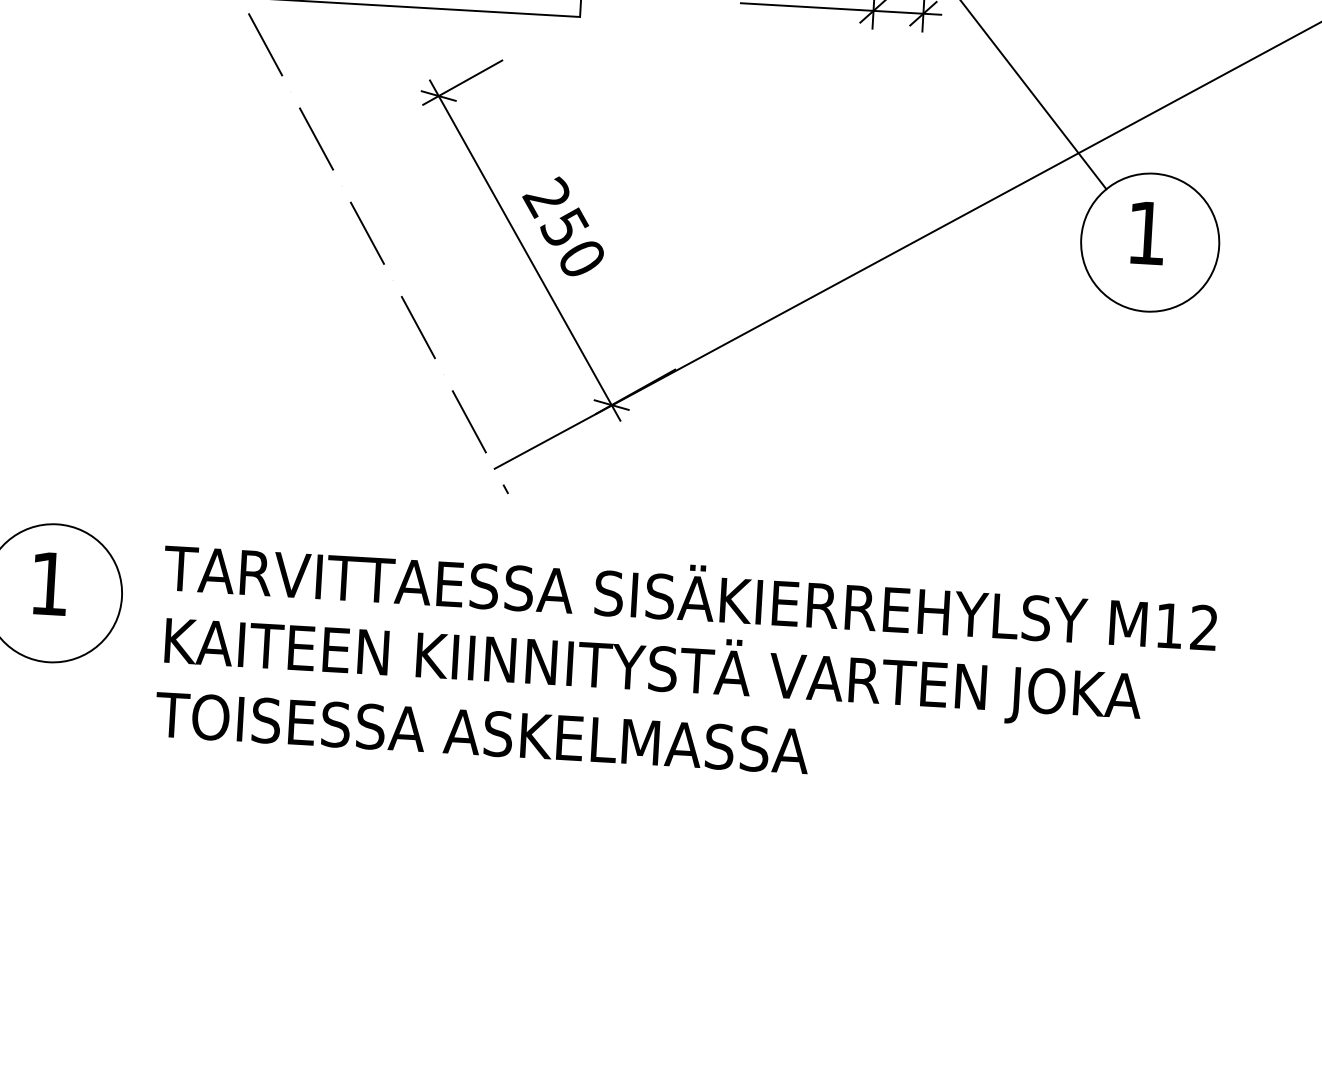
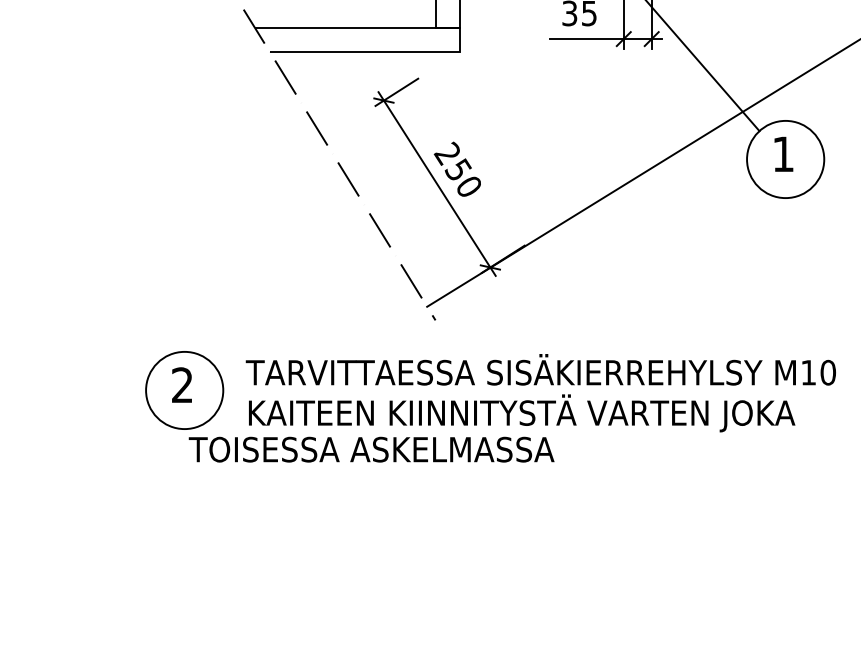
text: (49, 582) -> (182, 384), 1 -> 2
text: (1203, 627) -> (827, 372), M12 -> M10
text: (481, 732) -> (371, 449), moved

